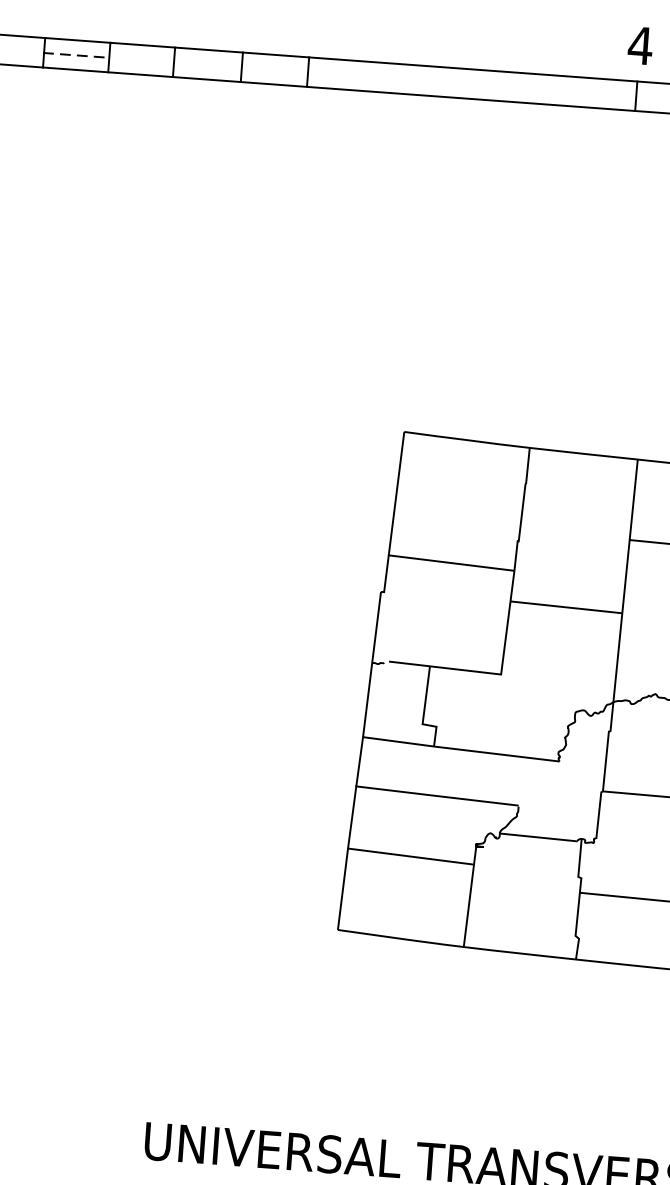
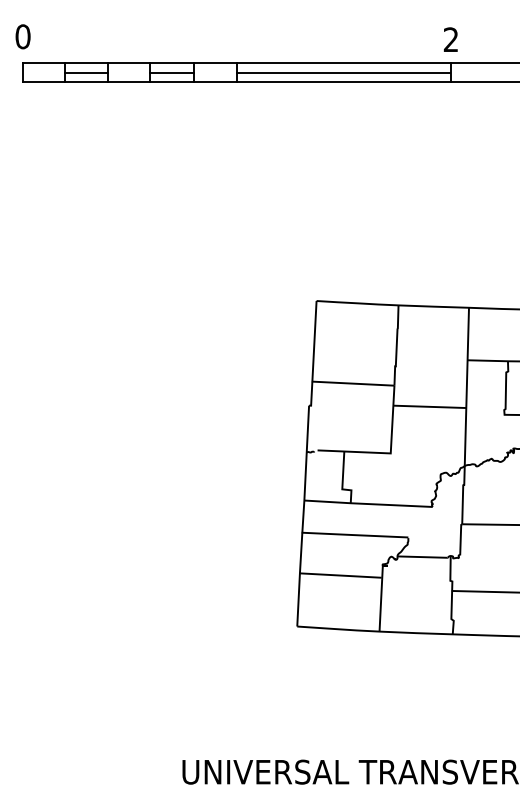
text: (639, 45) -> (450, 39), 4 -> 2
line: (76, 54) -> (86, 72), dashed -> solid
line: (207, 64) -> (171, 72), added
line: (471, 83) -> (343, 72), added

